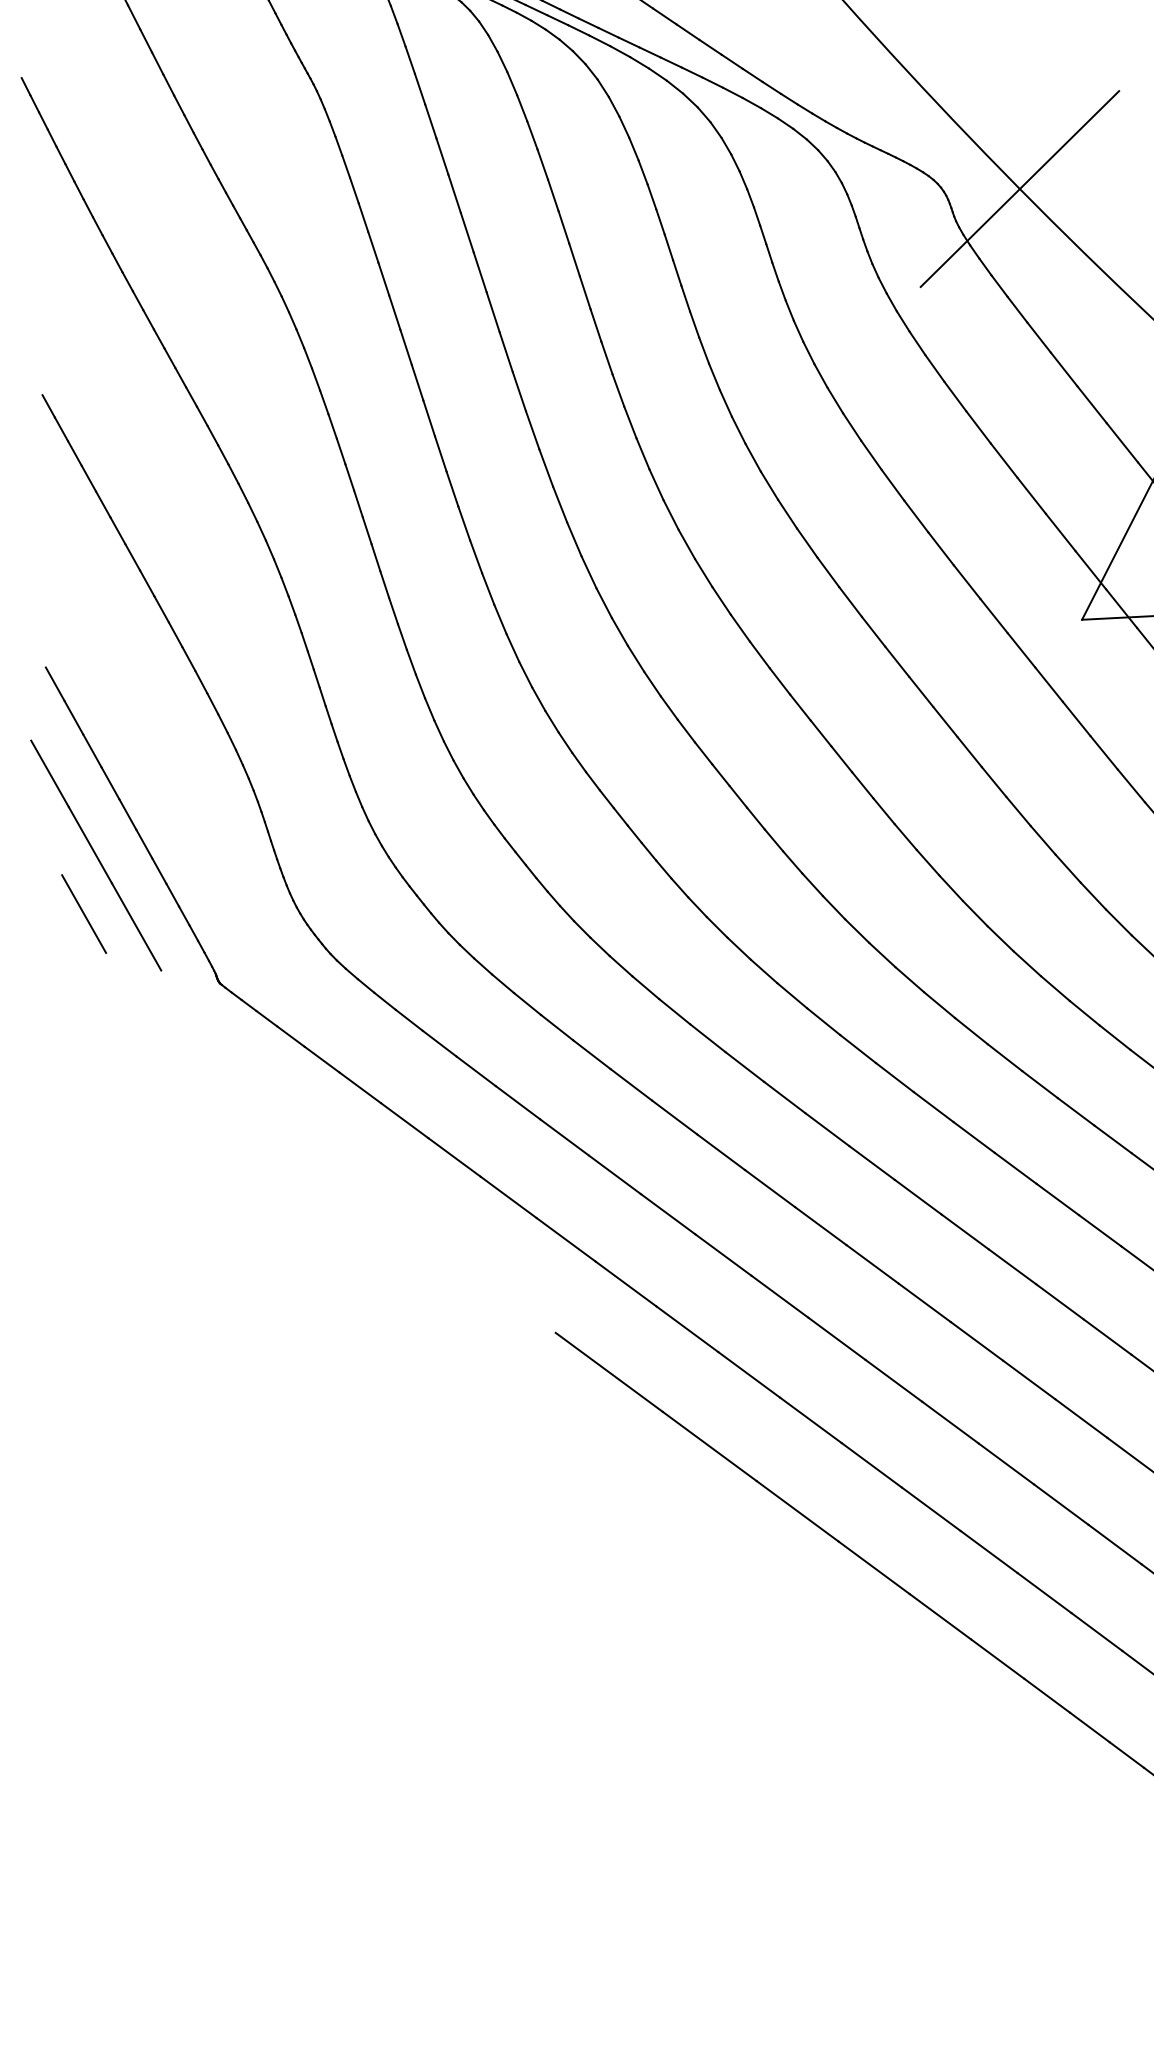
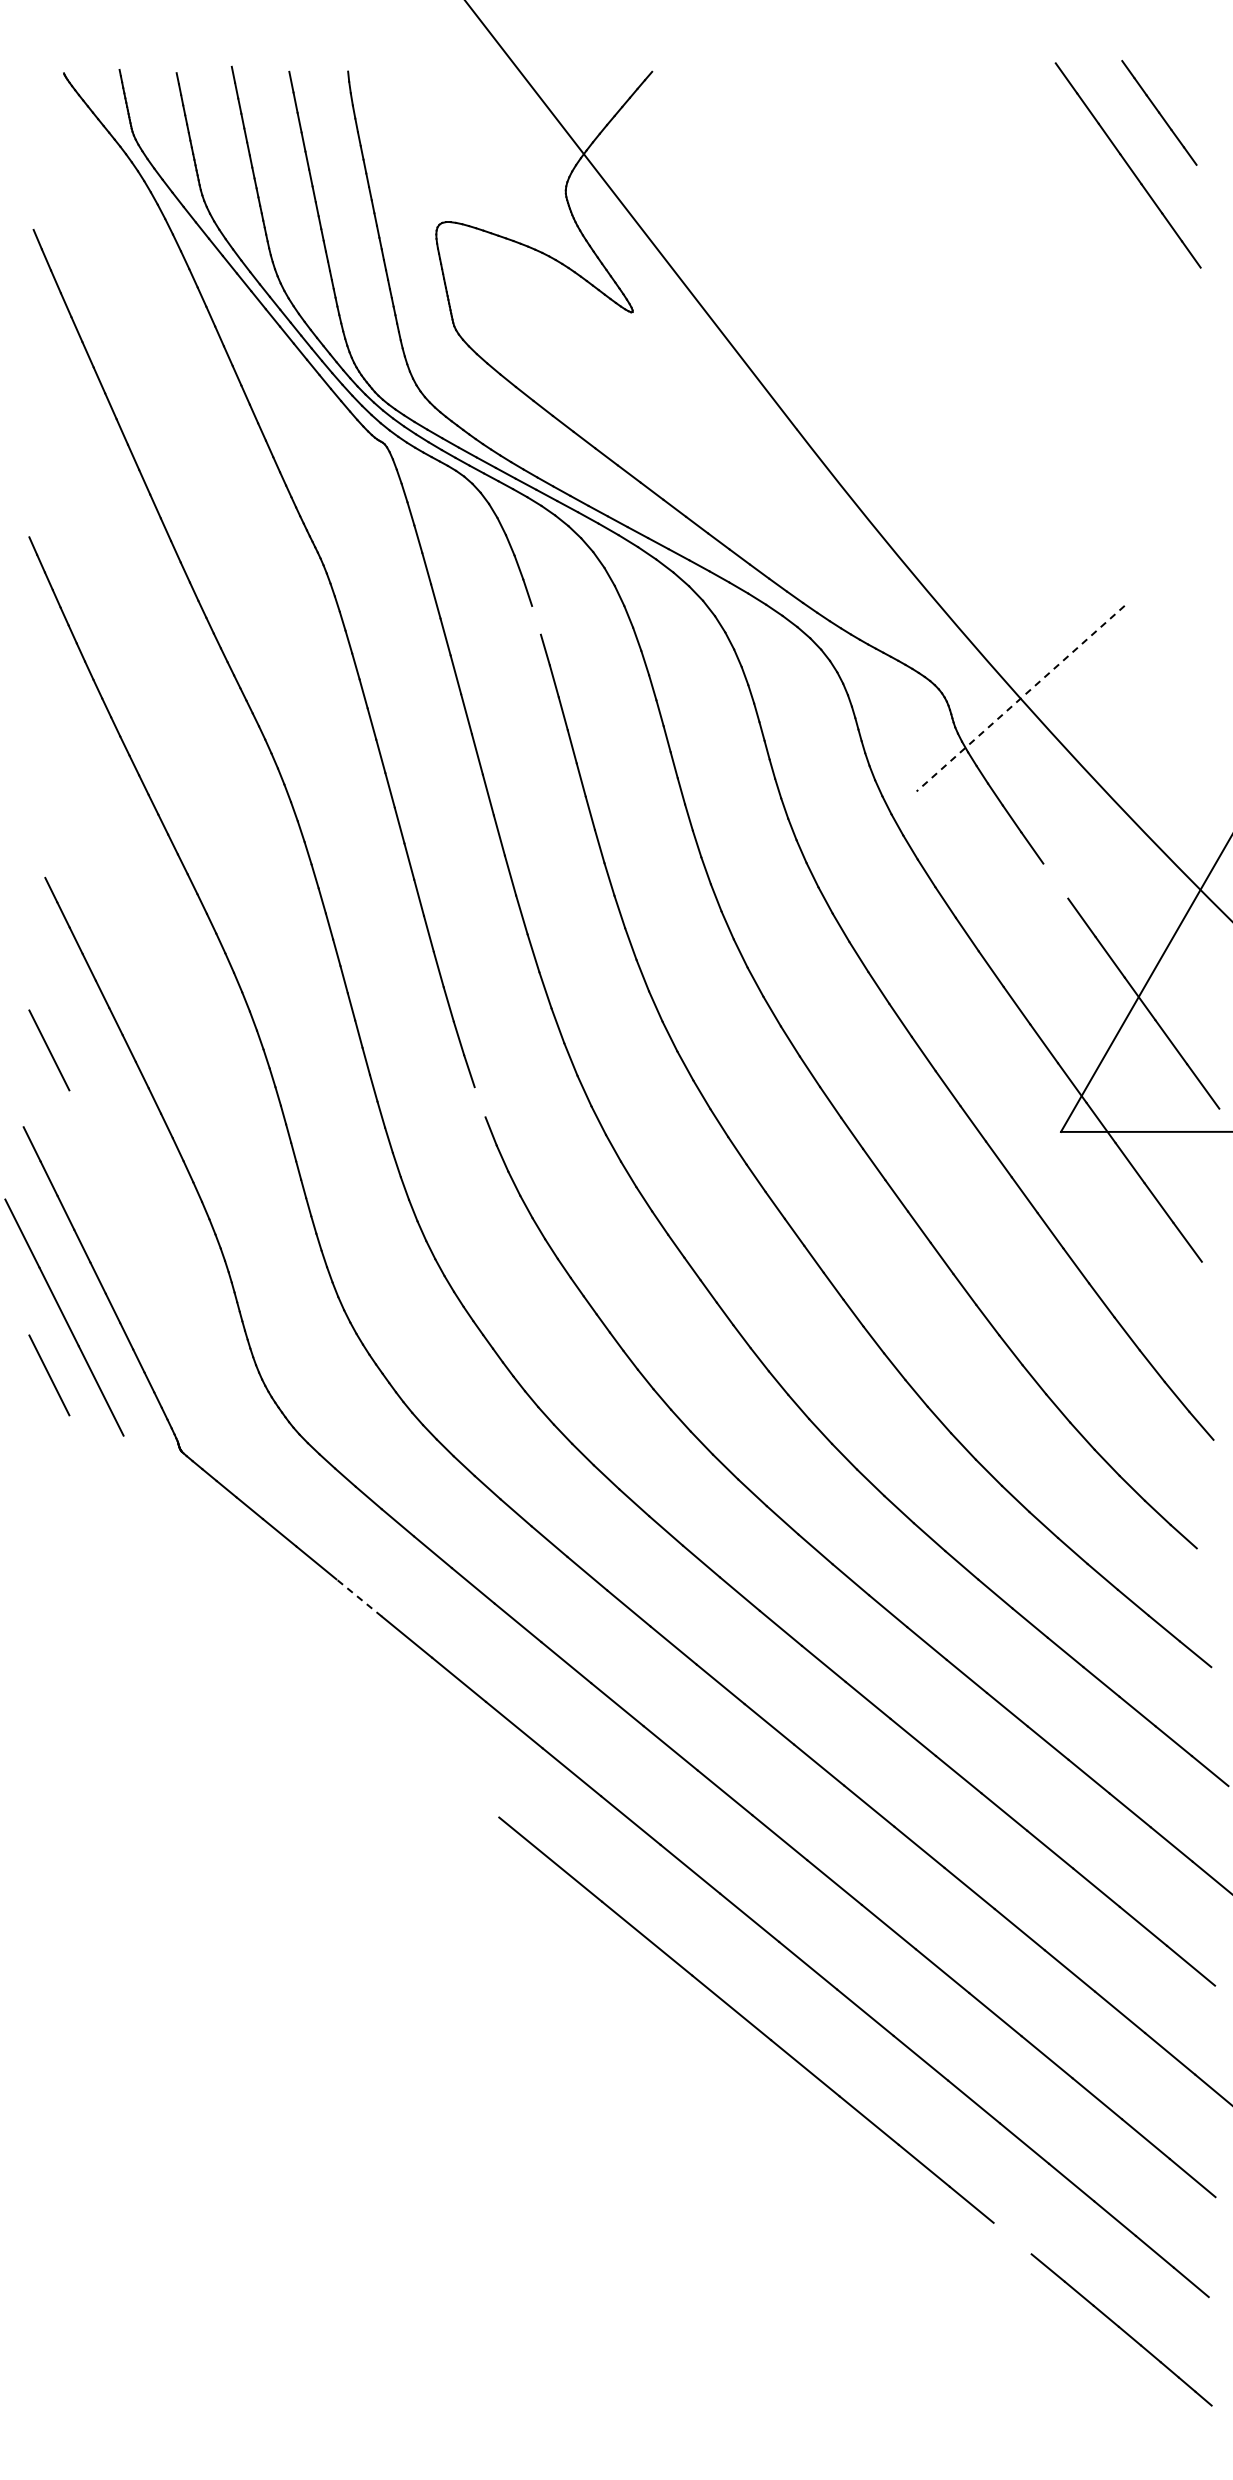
line: (532, 135) -> (536, 620), removed
line: (1019, 188) -> (1020, 698), solid -> dashed
line: (1063, 368) -> (1055, 880), removed
line: (48, 406) -> (39, 866), removed
line: (67, 589) -> (49, 1050), added
line: (499, 619) -> (479, 1102), removed
line: (404, 1120) -> (358, 1597), solid -> dashed
line: (1089, 1727) -> (1012, 2238), removed

